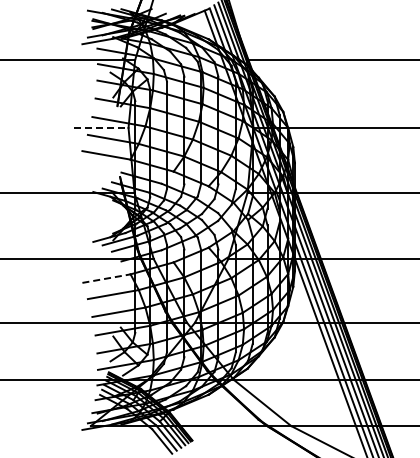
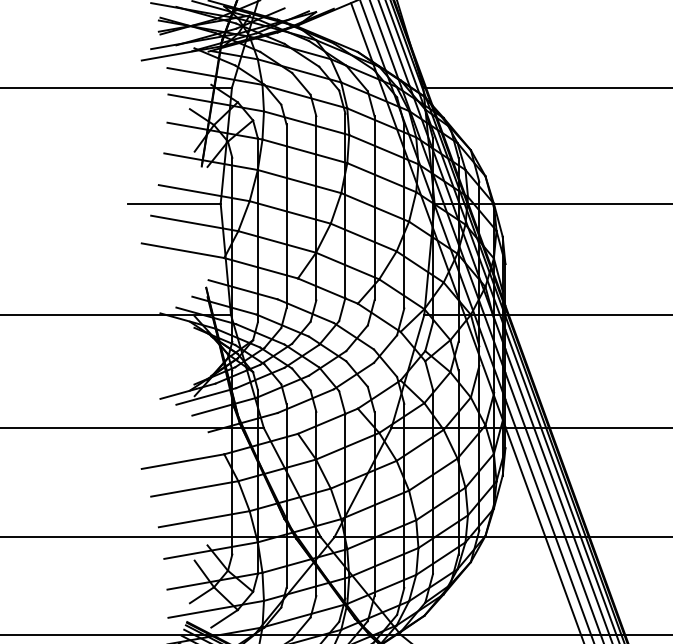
line: (101, 127) -> (174, 202), dashed -> solid
line: (107, 278) -> (184, 461), dashed -> solid

